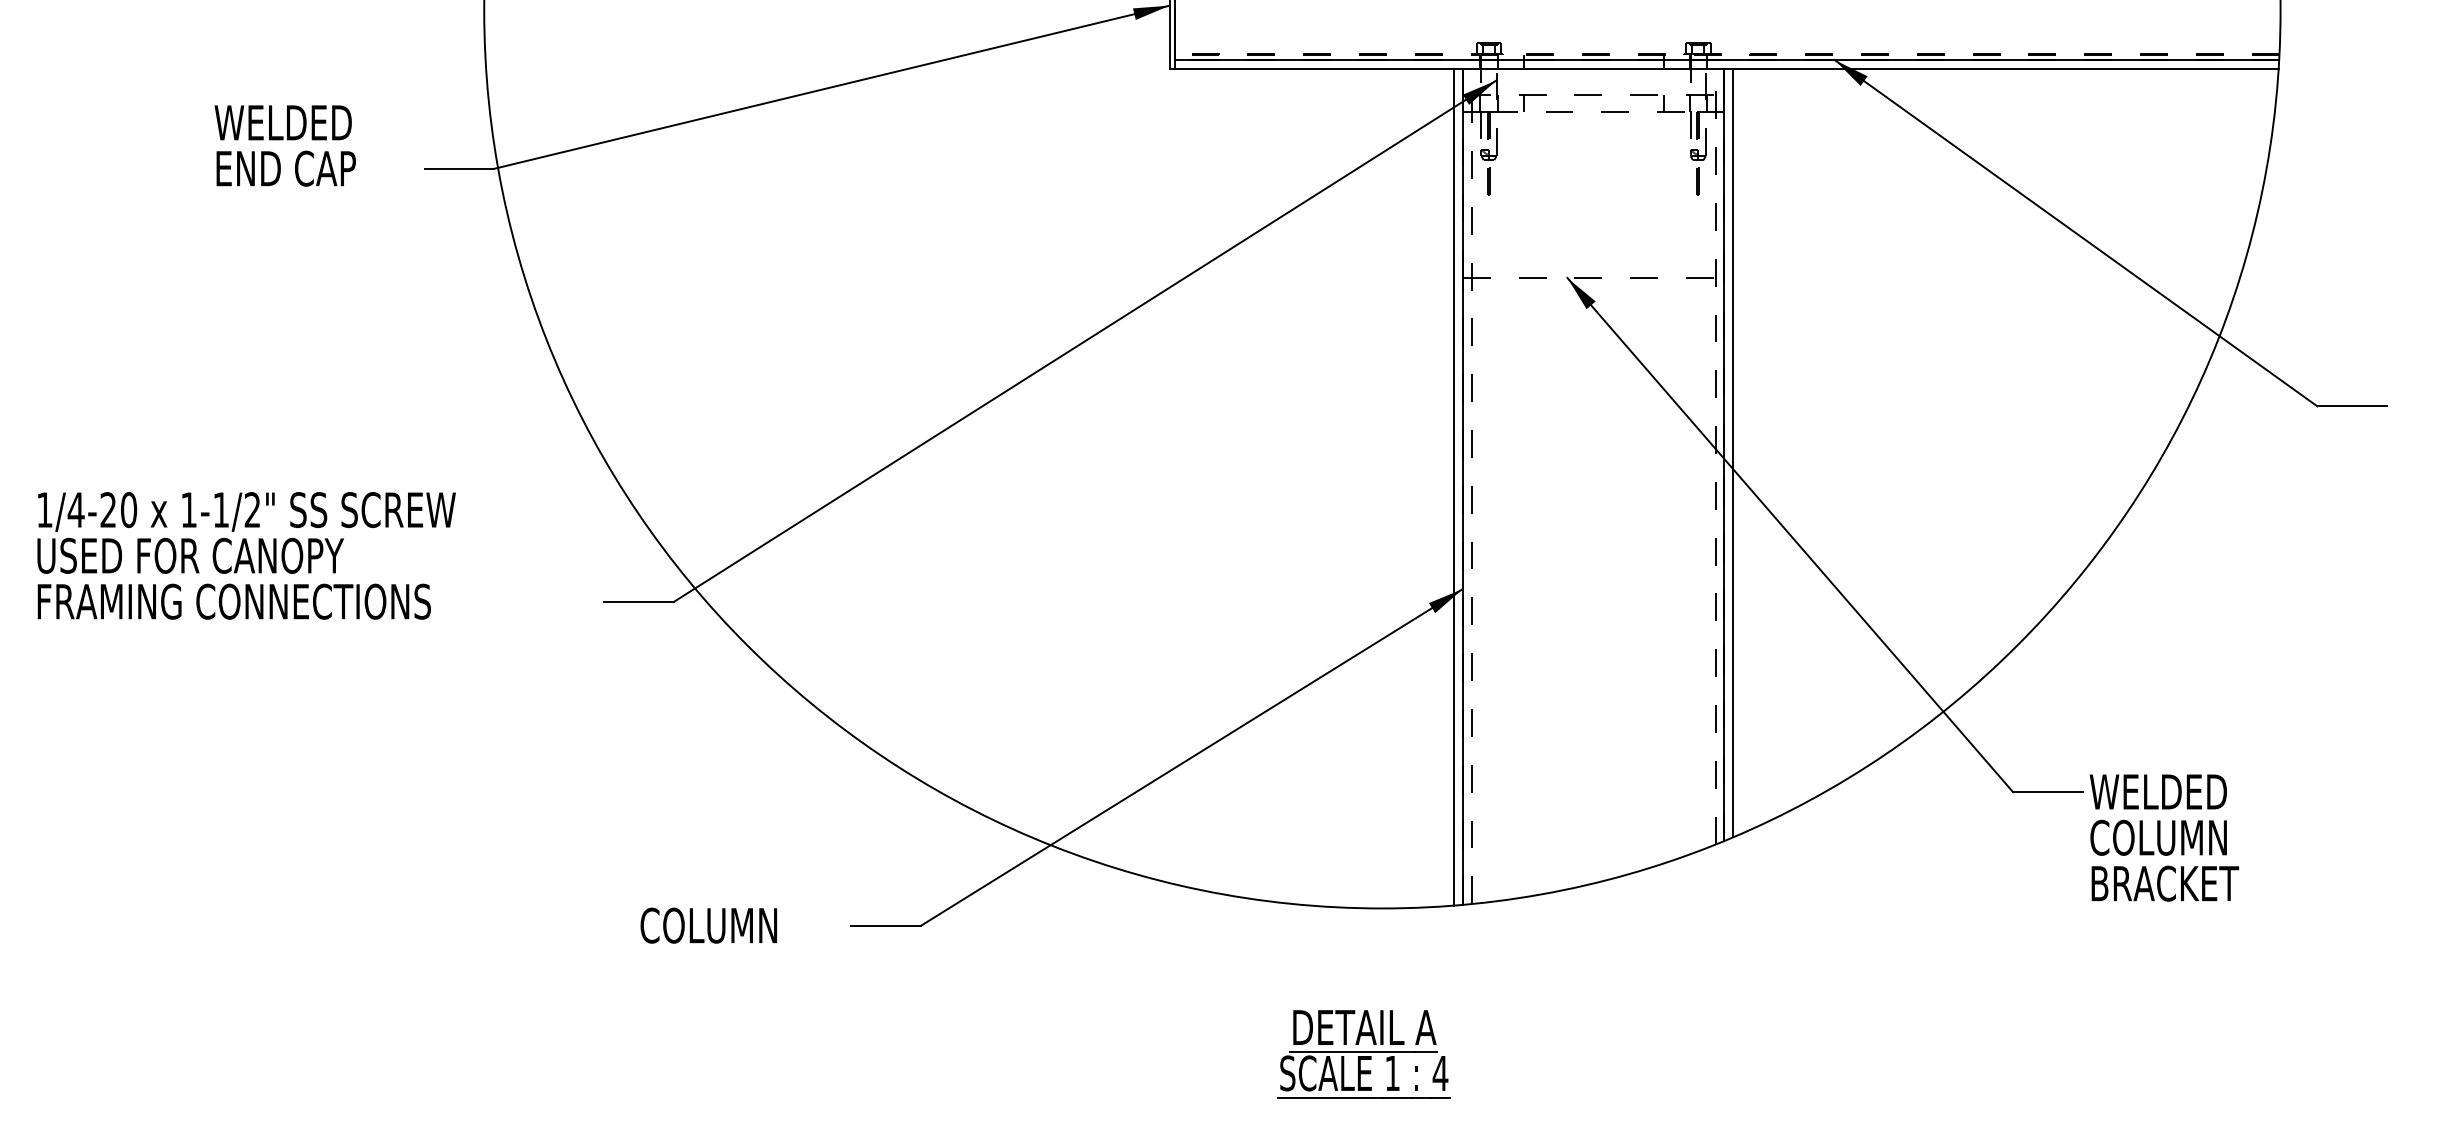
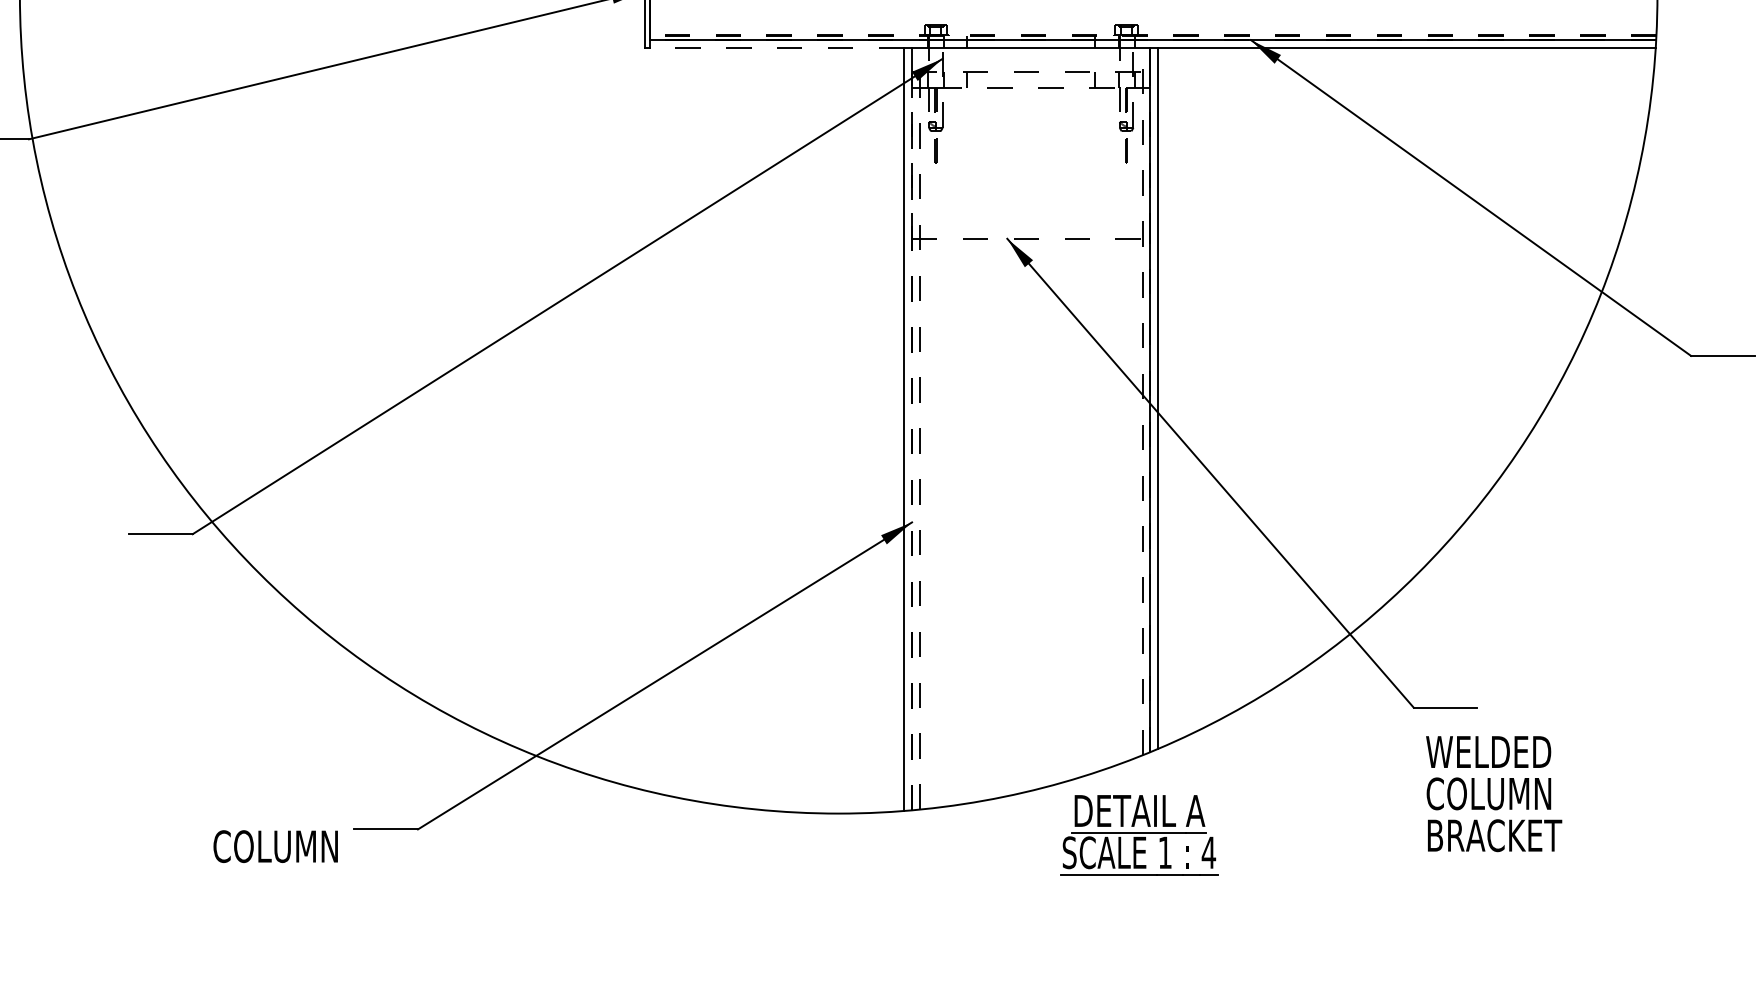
line: (1314, 68) -> (776, 47), solid -> dashed
line: (1462, 486) -> (911, 428), solid -> dashed
text: (2164, 837) -> (1494, 793), moved
text: (708, 925) -> (275, 846), moved
part: (1363, 1054) -> (1138, 835), moved

